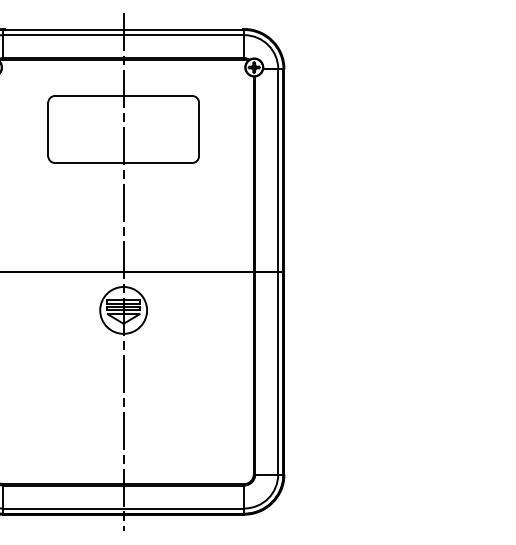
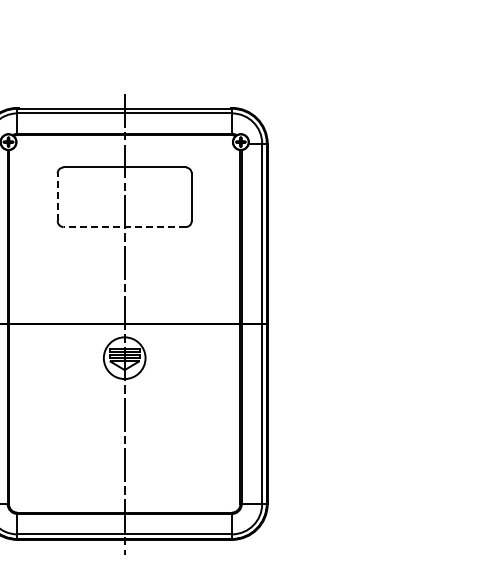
line: (48, 129) -> (57, 197), solid -> dashed
line: (123, 163) -> (124, 227), solid -> dashed

